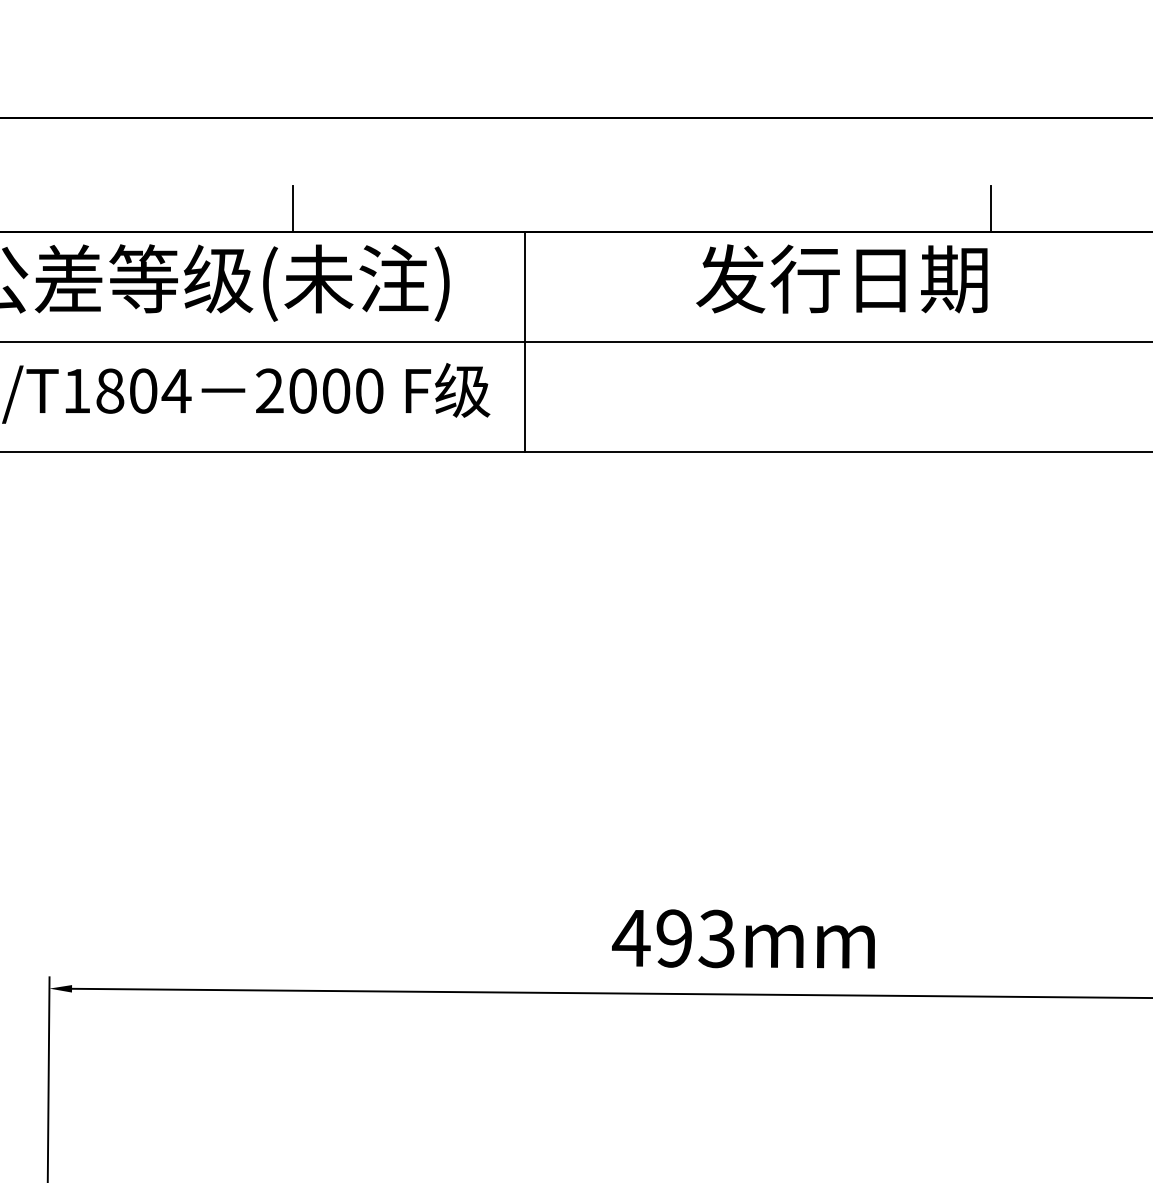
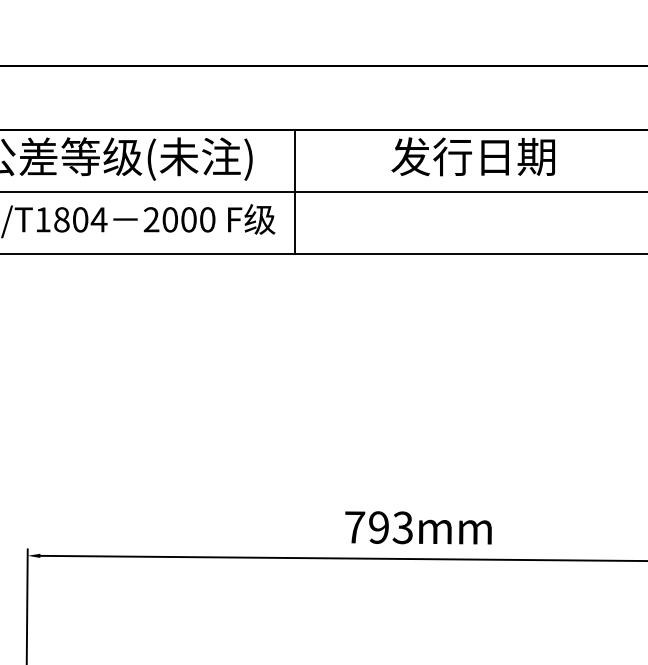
line: (292, 209) -> (164, 117), removed
line: (991, 209) -> (557, 117), removed
text: (630, 938) -> (354, 527), 493mm -> 793mm

